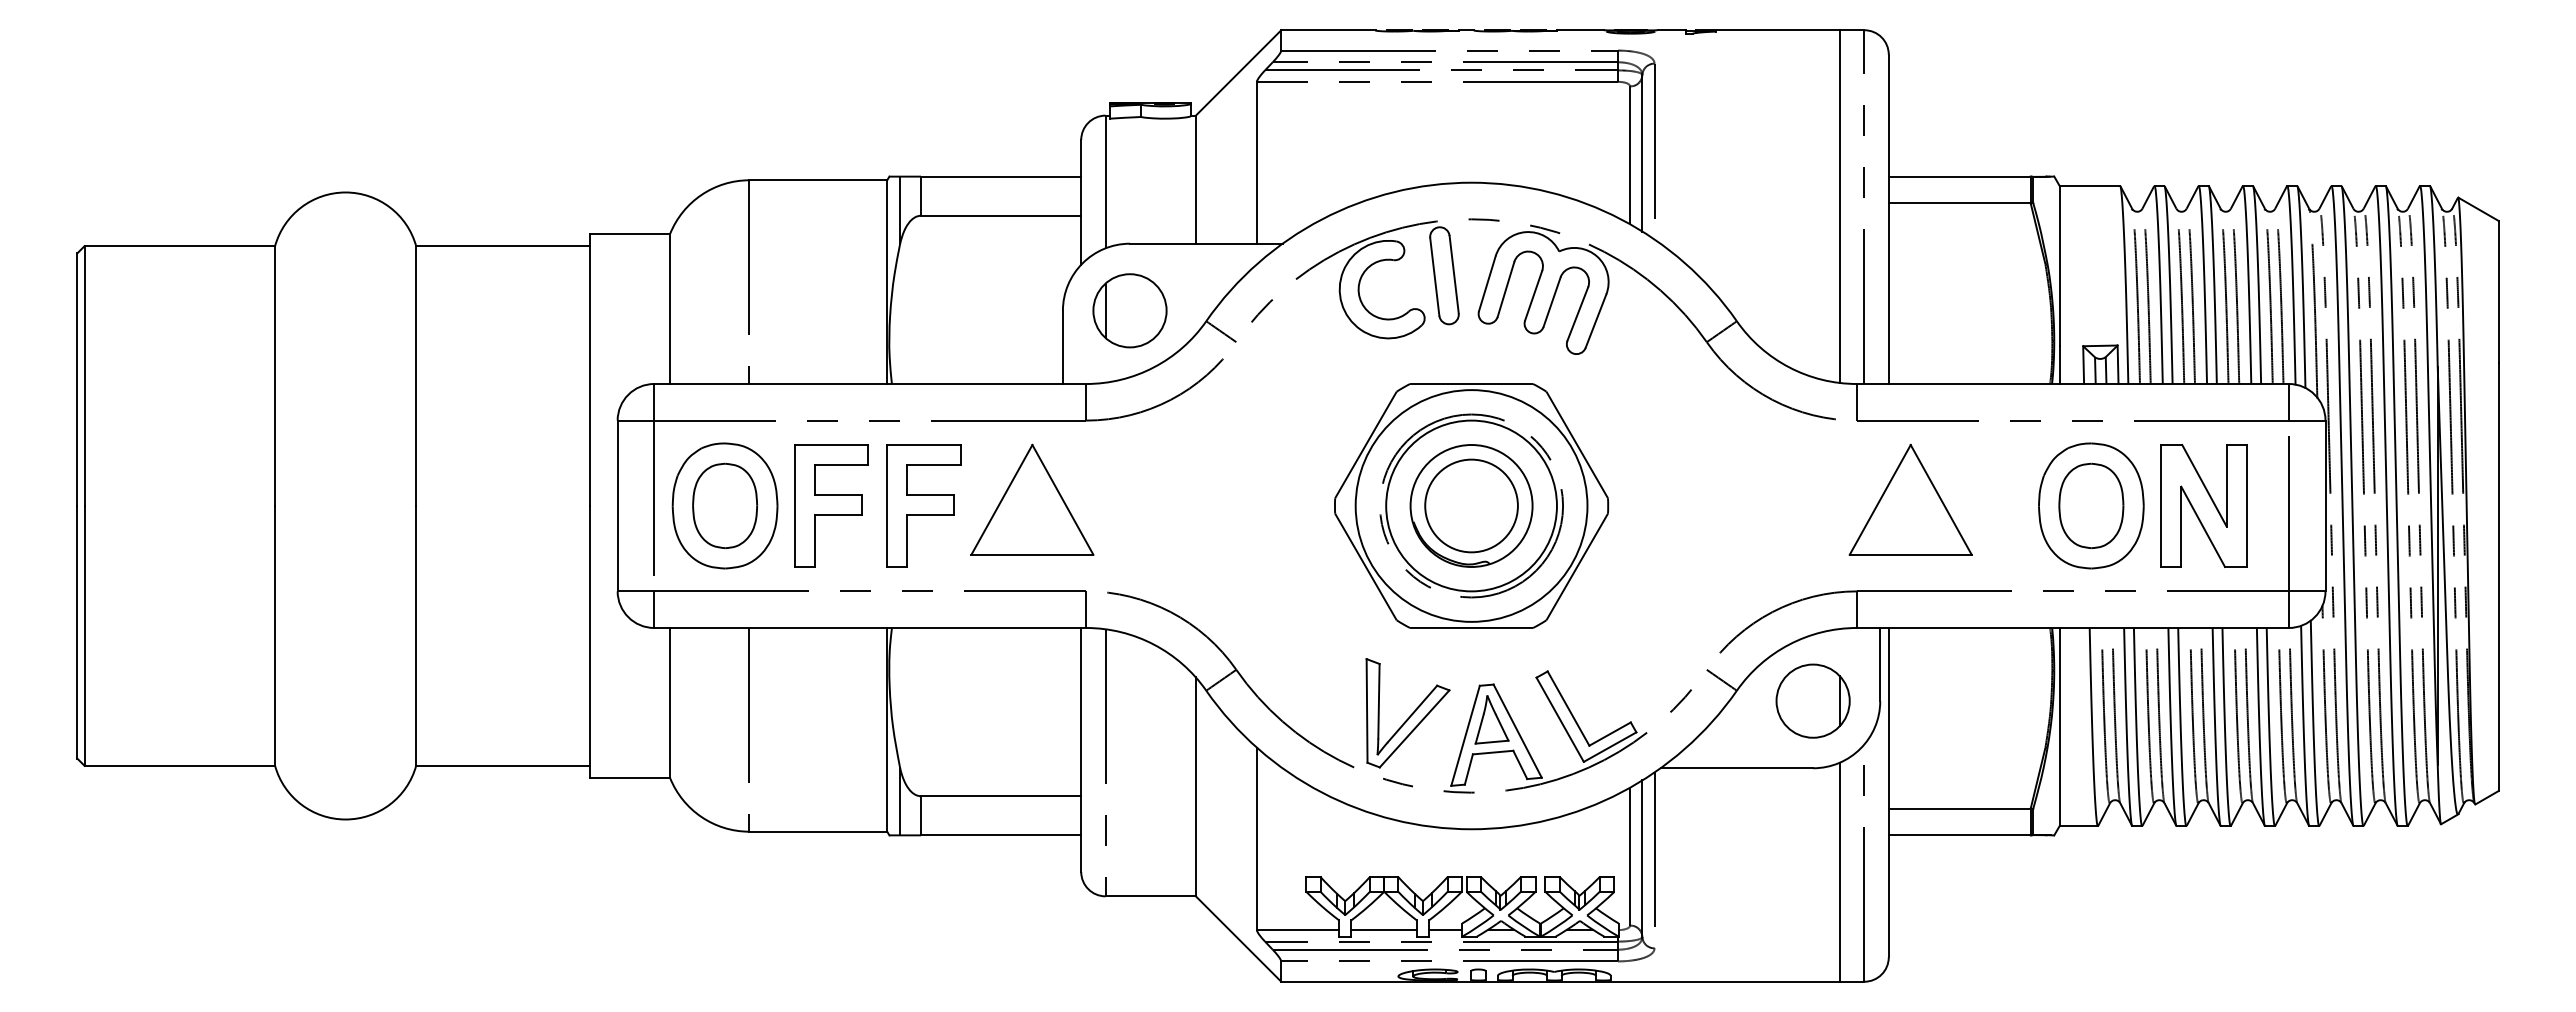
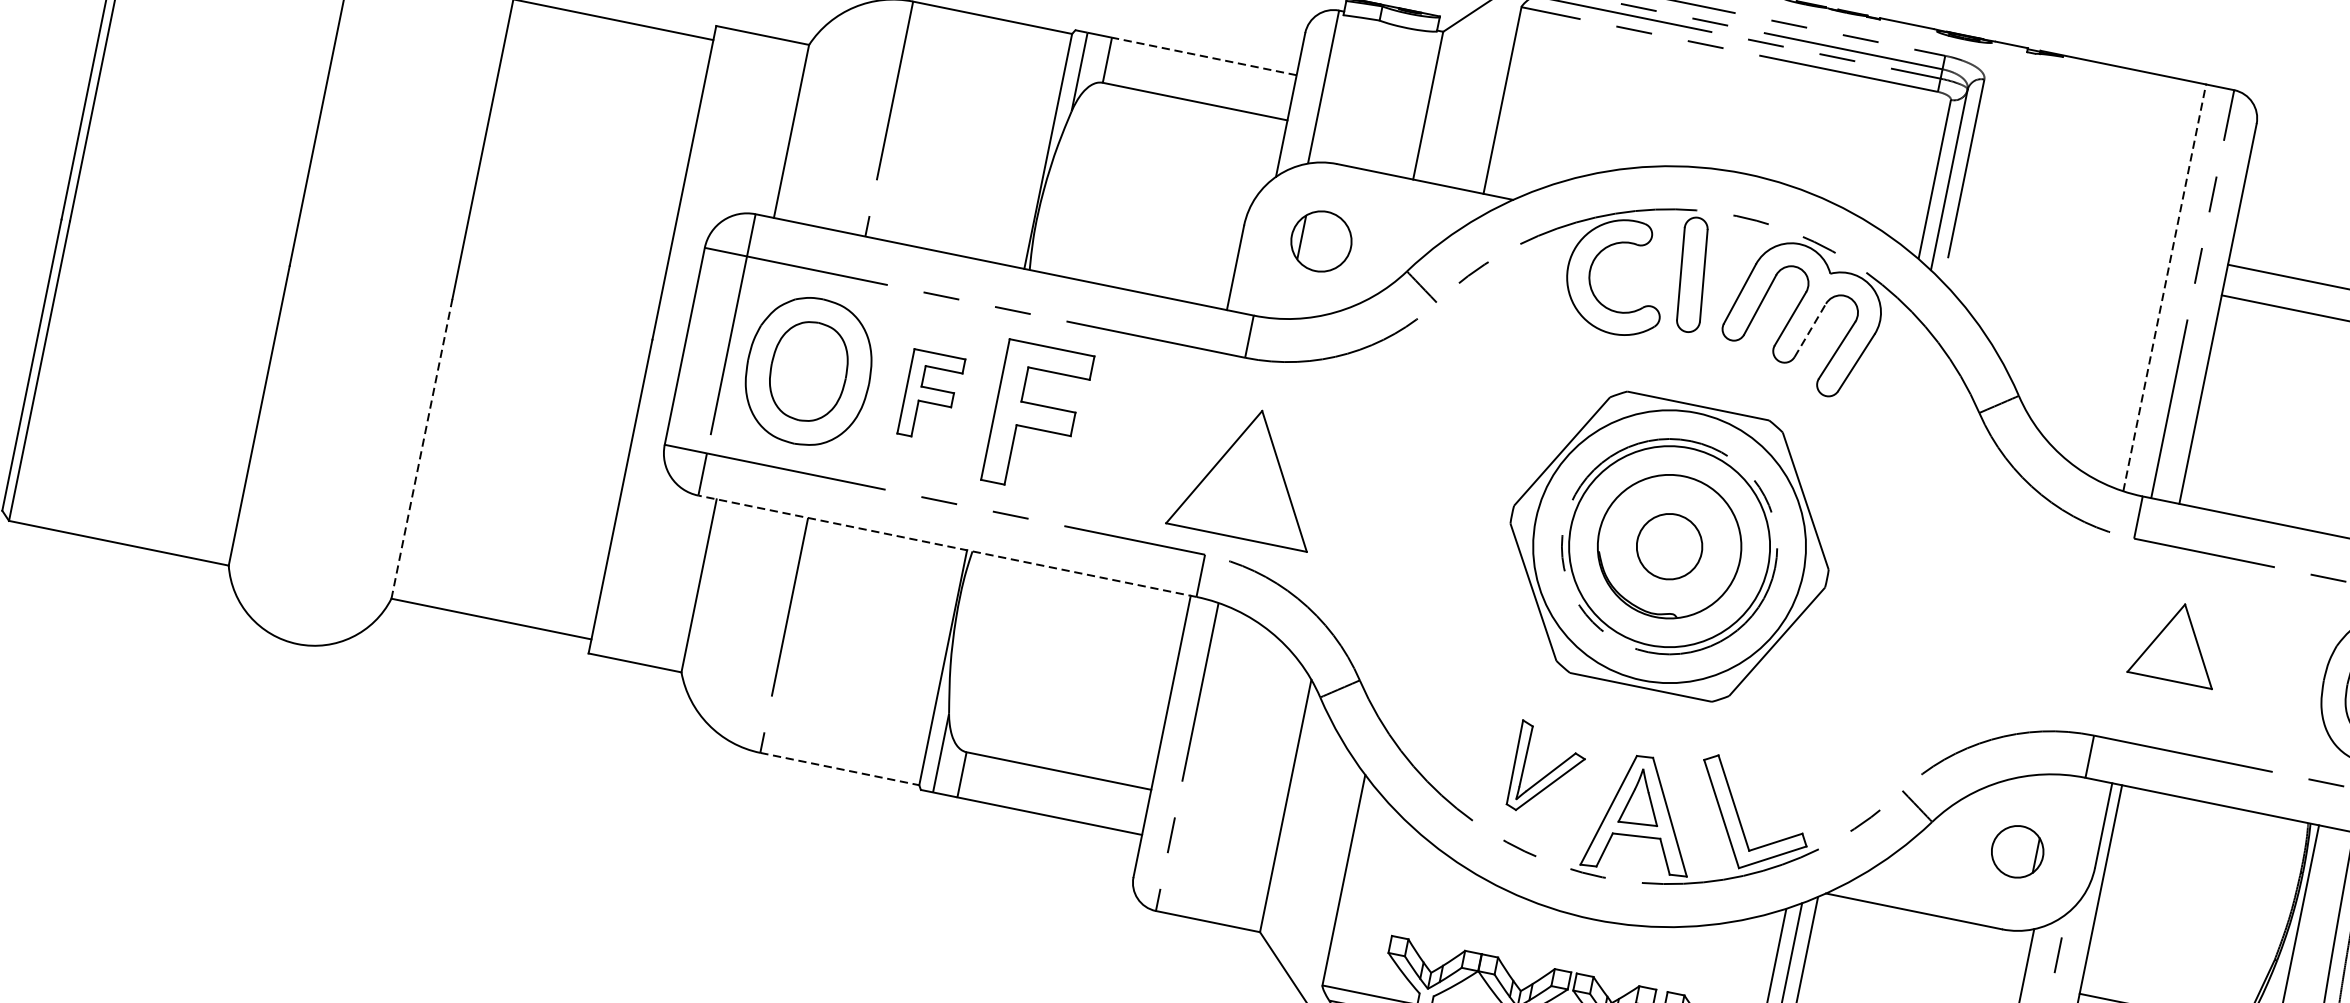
line: (1000, 176) -> (1203, 56), solid -> dashed
line: (1839, 206) -> (2164, 287), solid -> dashed
line: (1552, 301) -> (1810, 329), solid -> dashed
part: (1129, 310) -> (1320, 240), size x0.7
part: (1032, 499) -> (1249, 473), moved
part: (1910, 499) -> (2177, 642), size x0.6
part: (831, 505) -> (931, 395), size x0.6
circle: (1471, 505) -> (1669, 546), size x0.6
line: (870, 627) -> (947, 545), solid -> dashed
line: (416, 635) -> (422, 448), solid -> dashed
part: (1812, 700) -> (2017, 851), size x0.6
part: (1407, 713) -> (1547, 770), size x0.7
line: (818, 831) -> (840, 768), solid -> dashed

